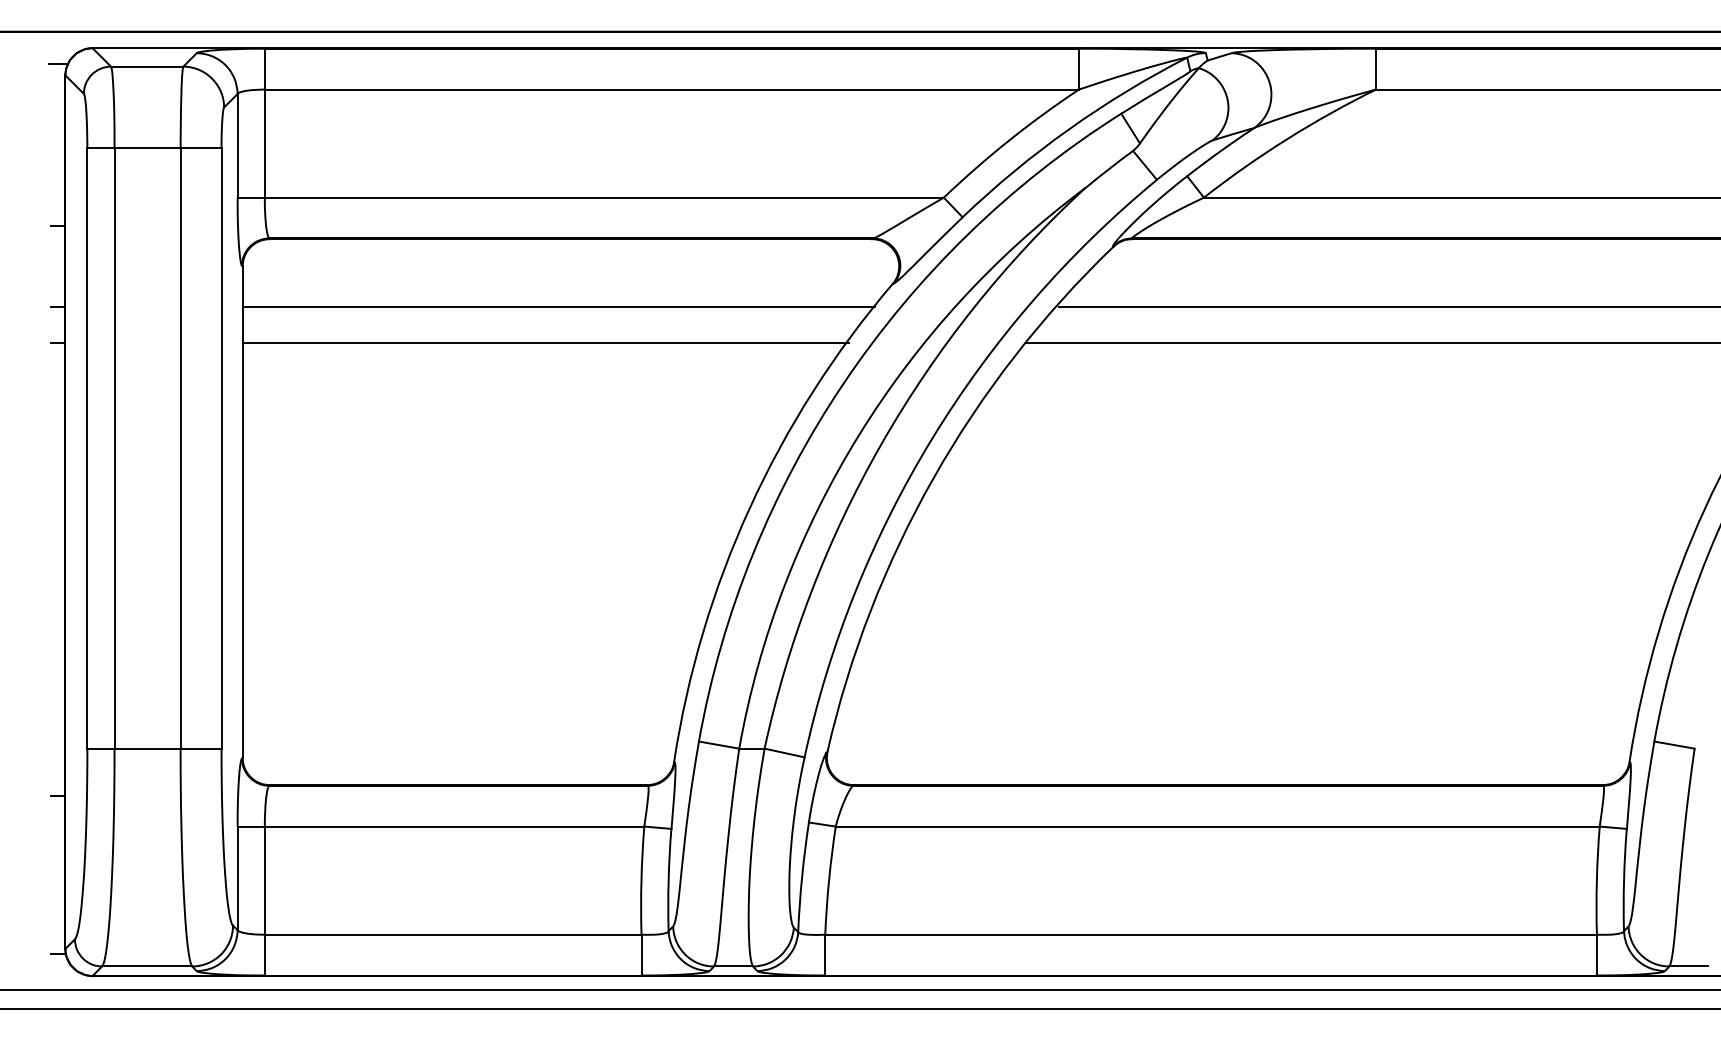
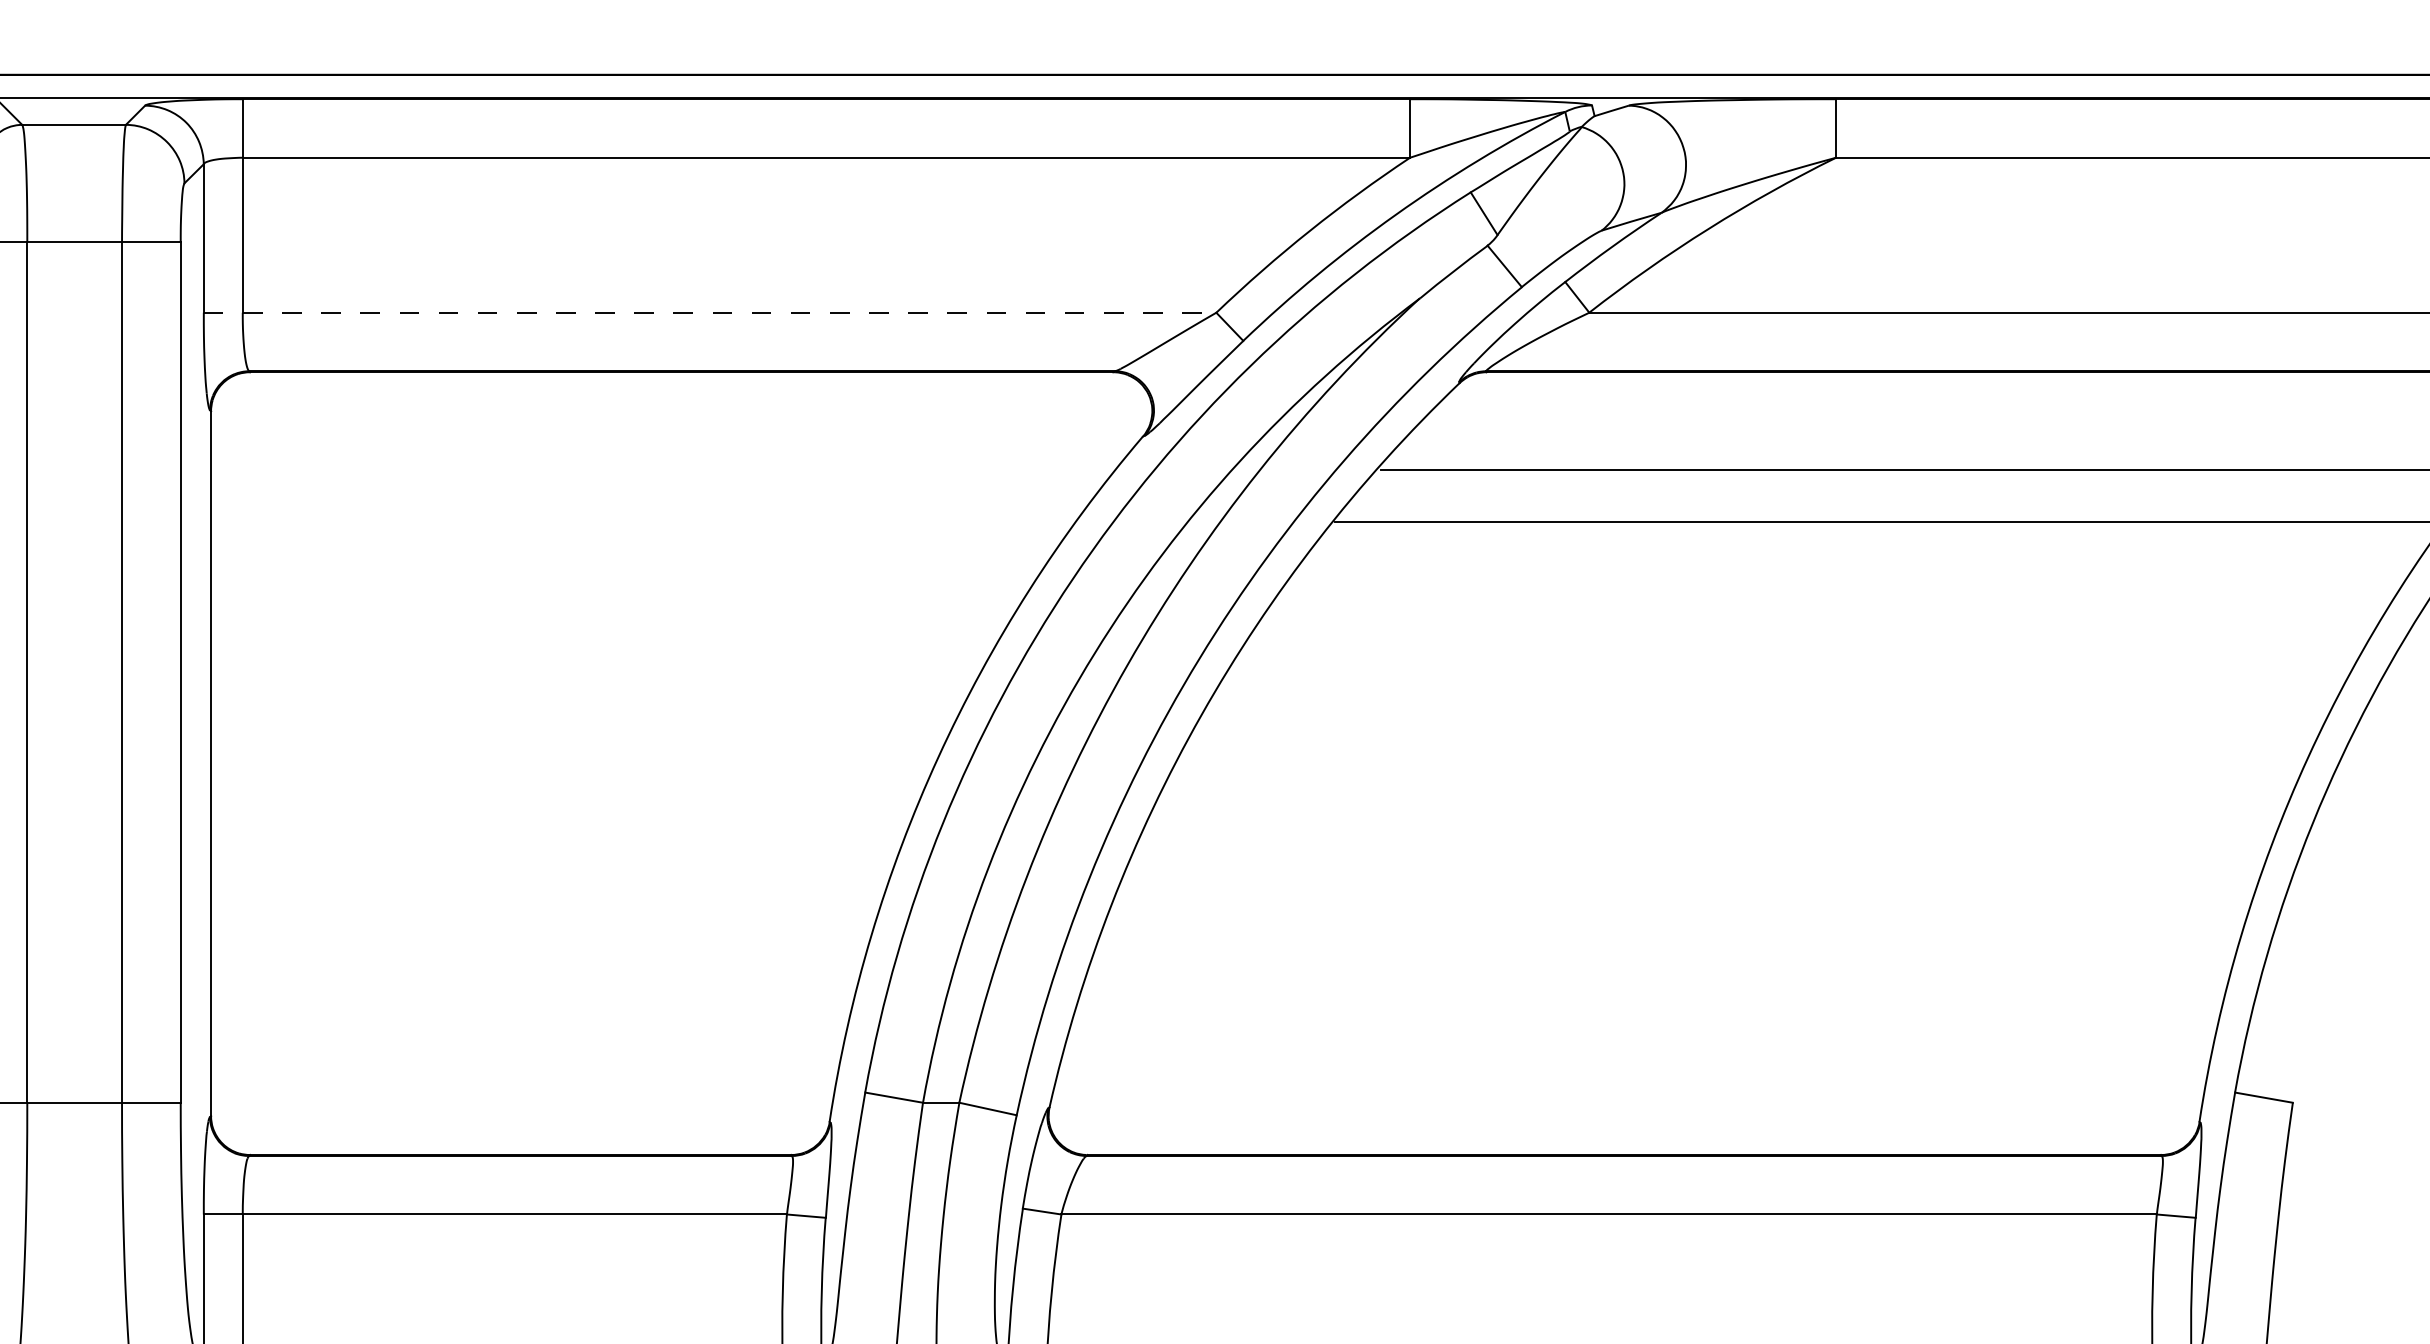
line: (591, 197) -> (711, 312), solid -> dashed
line: (558, 307) -> (663, 470), removed
line: (545, 343) -> (645, 521), removed

